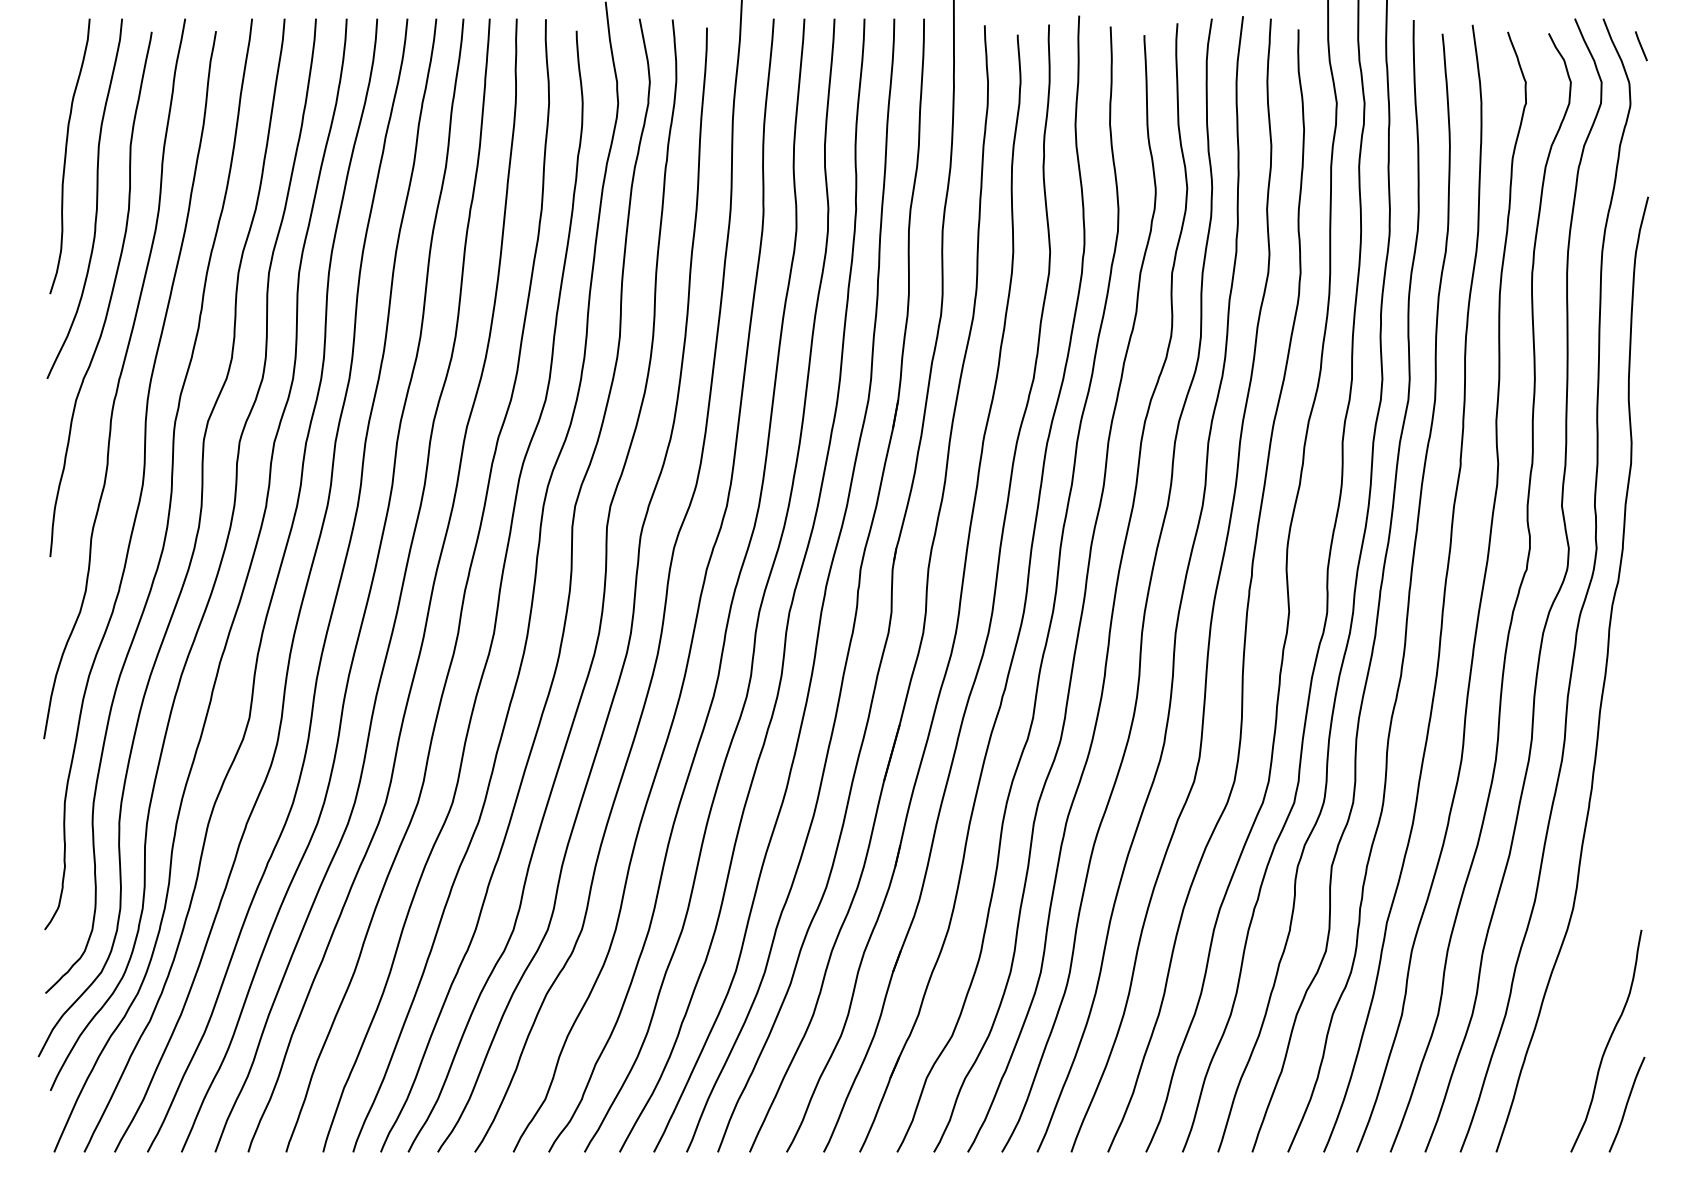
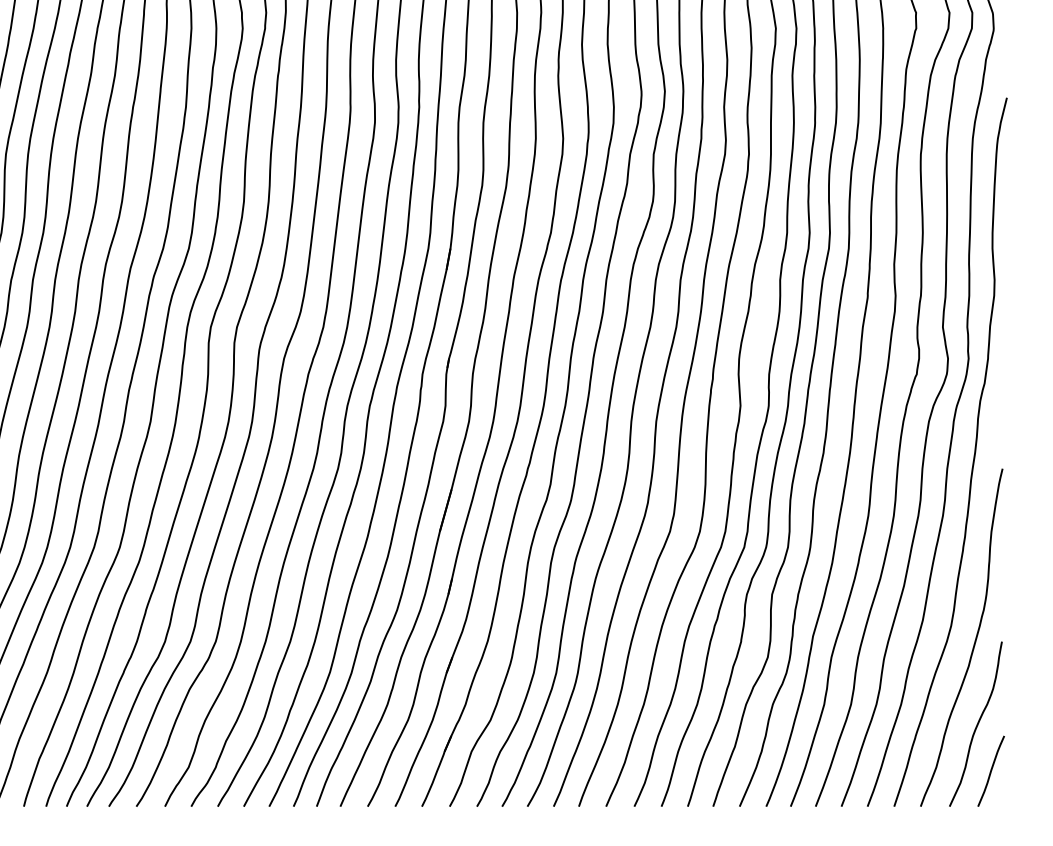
curve: (1604, 930) -> (974, 642), added

